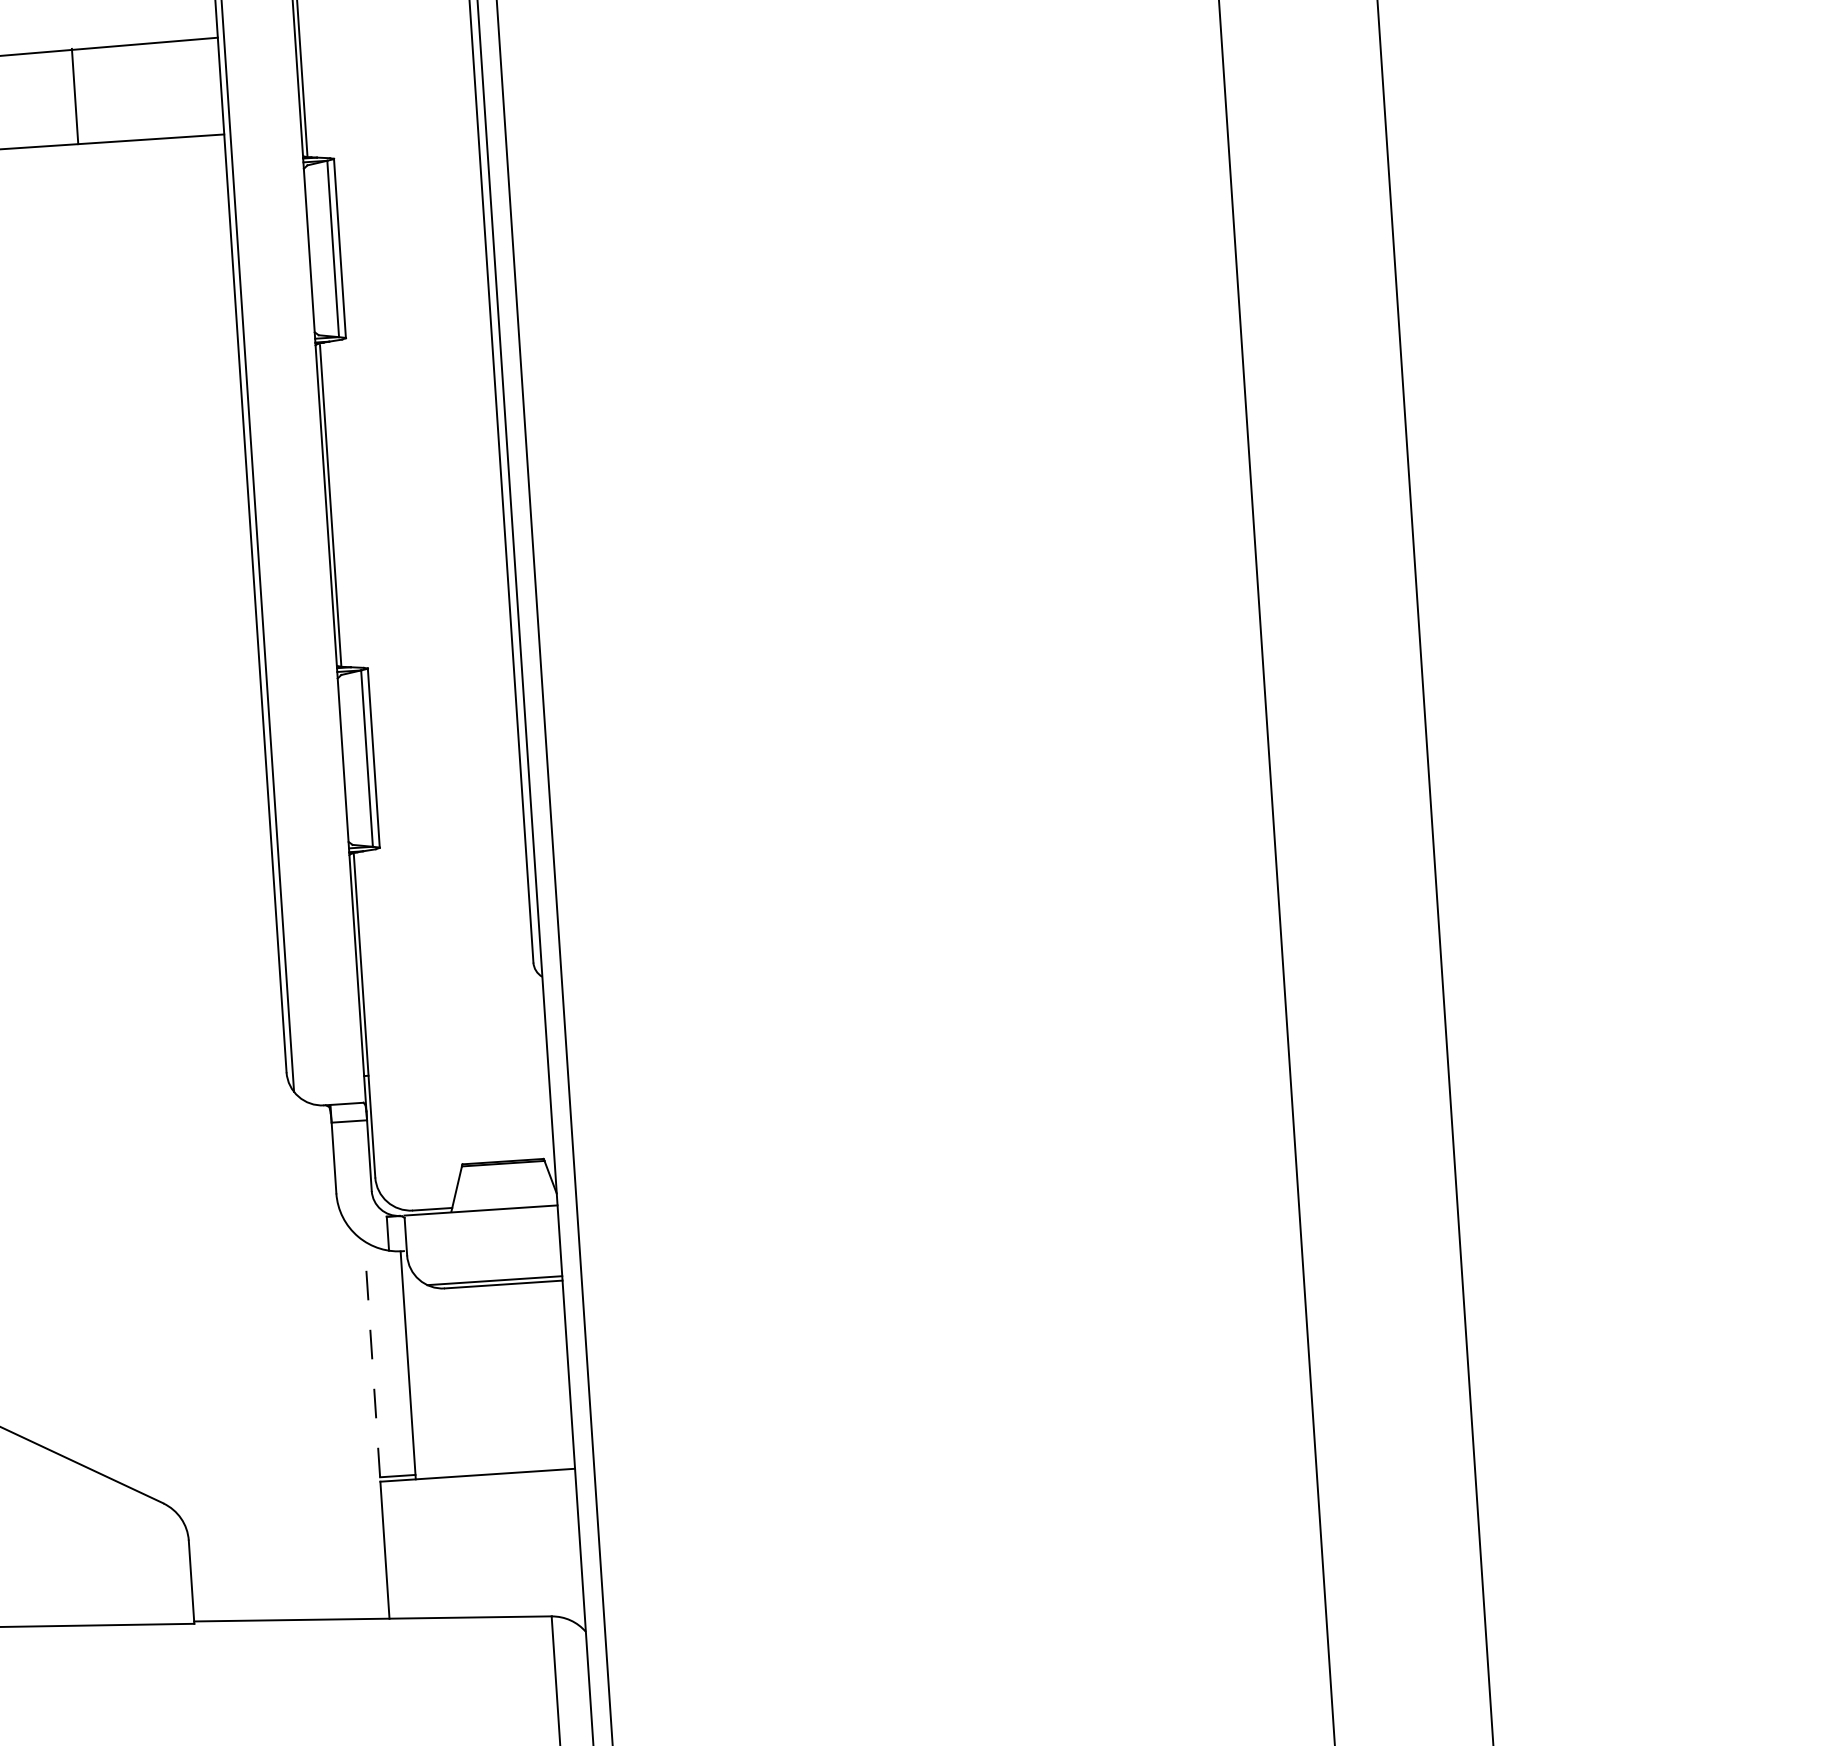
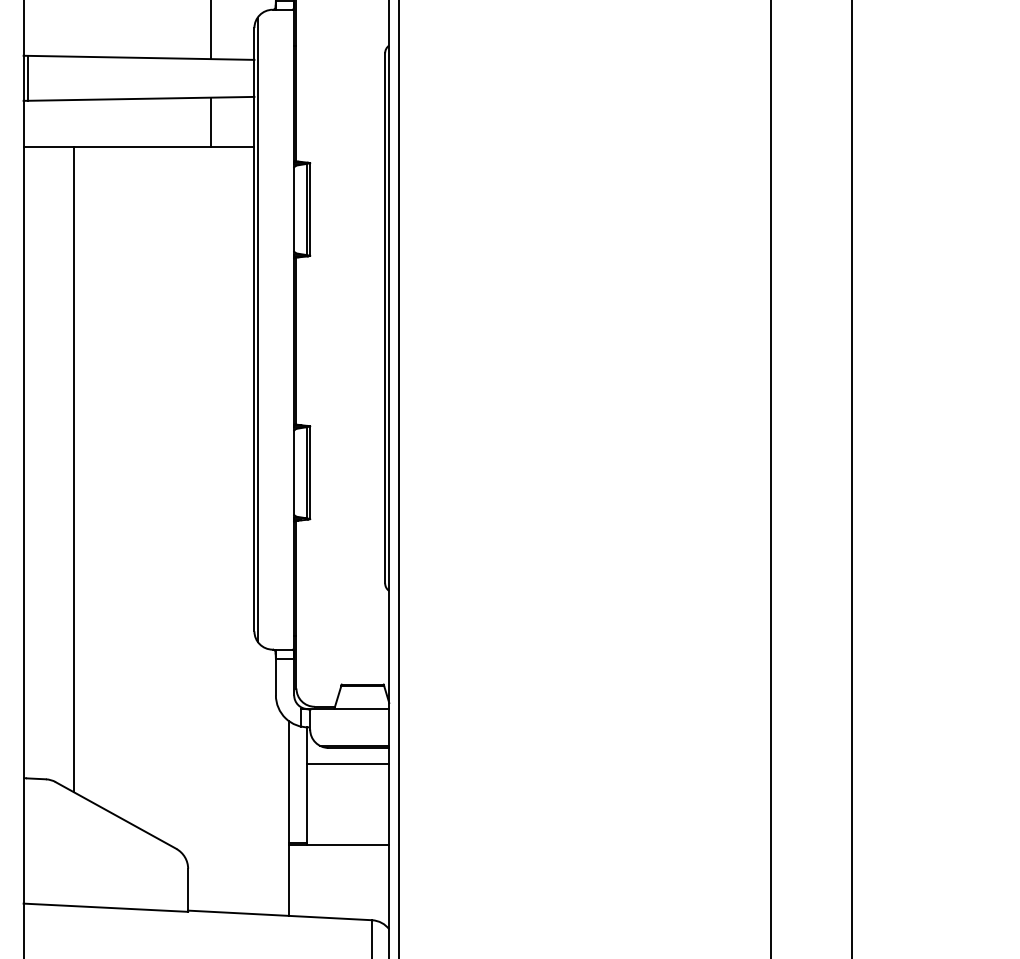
line: (75, 94) -> (211, 121), moved
line: (485, 1316) -> (348, 763), added
line: (371, 1358) -> (288, 781), dashed -> solid

